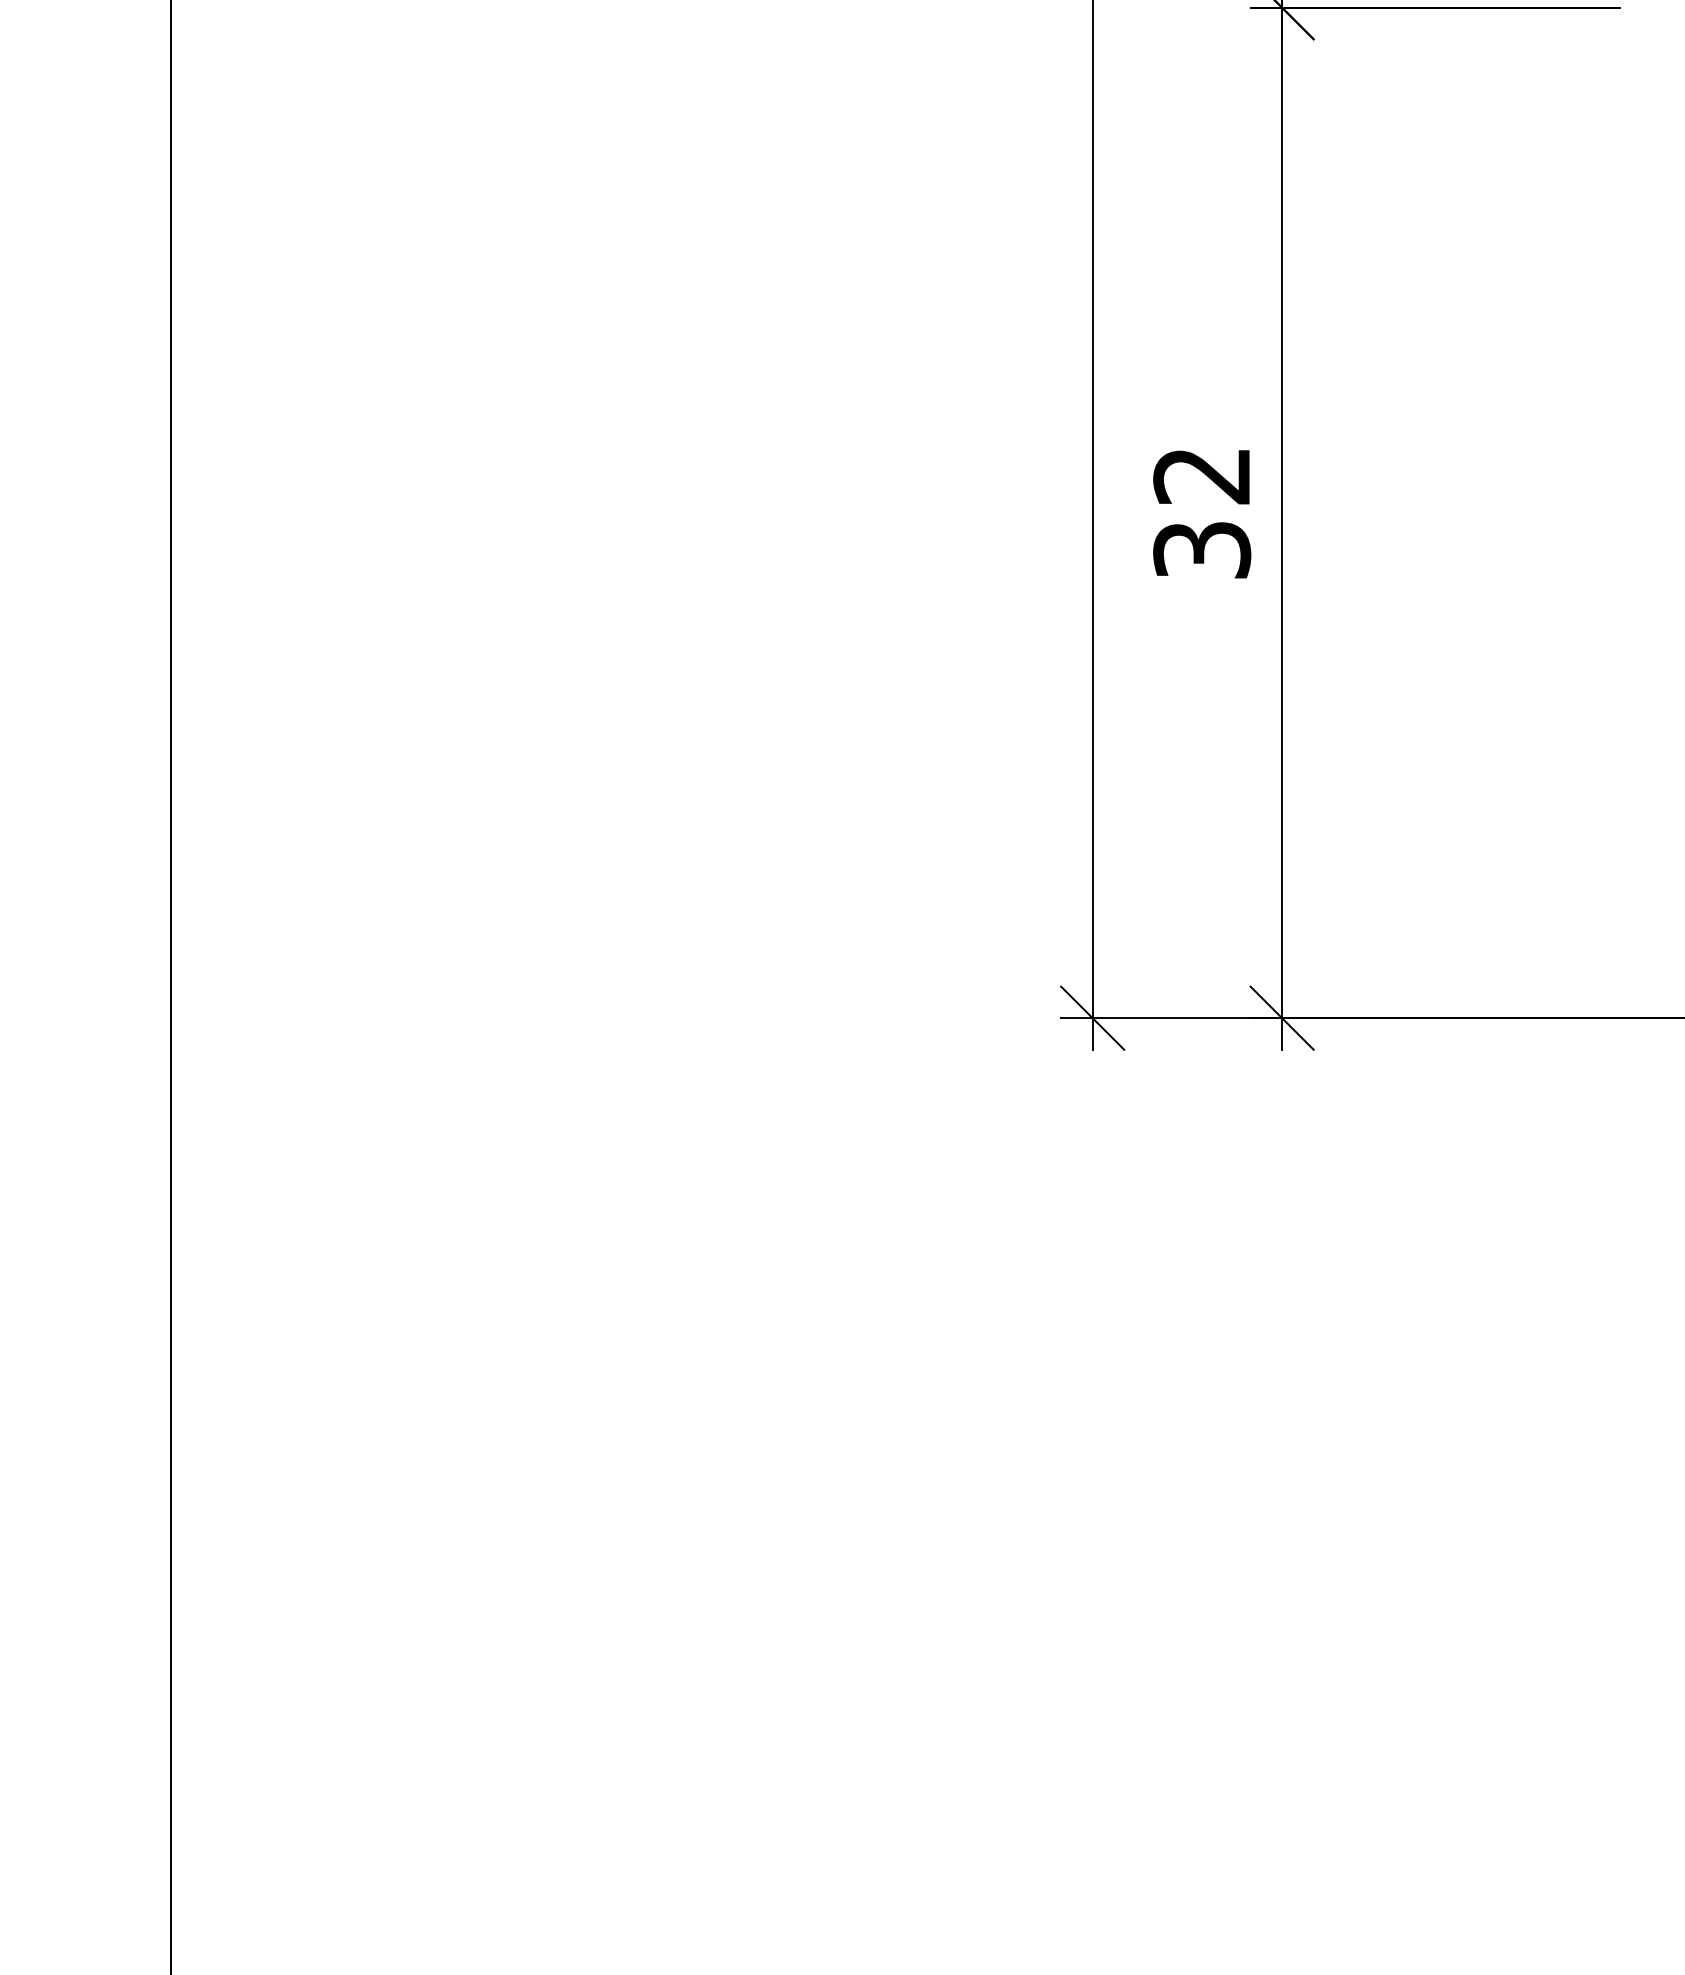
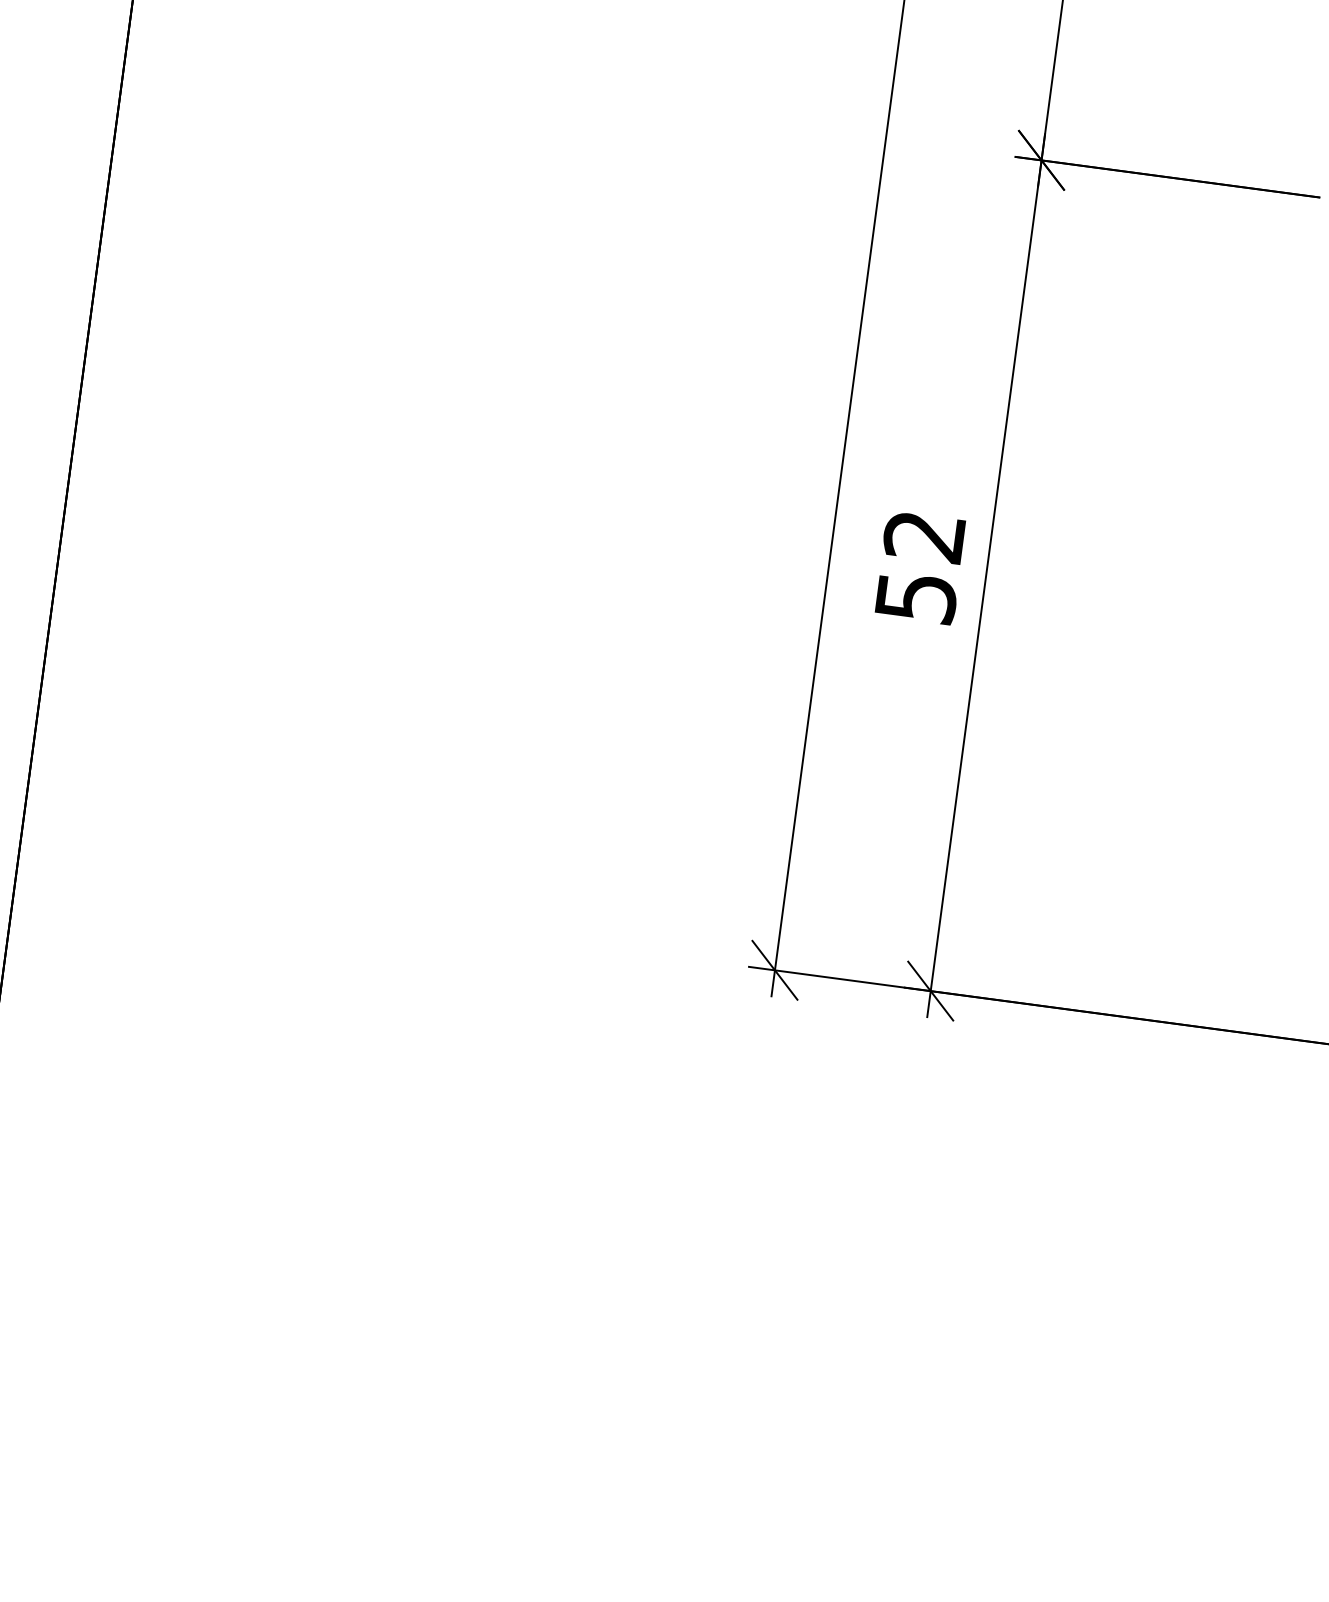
text: (1202, 550) -> (916, 597), 32 -> 52

